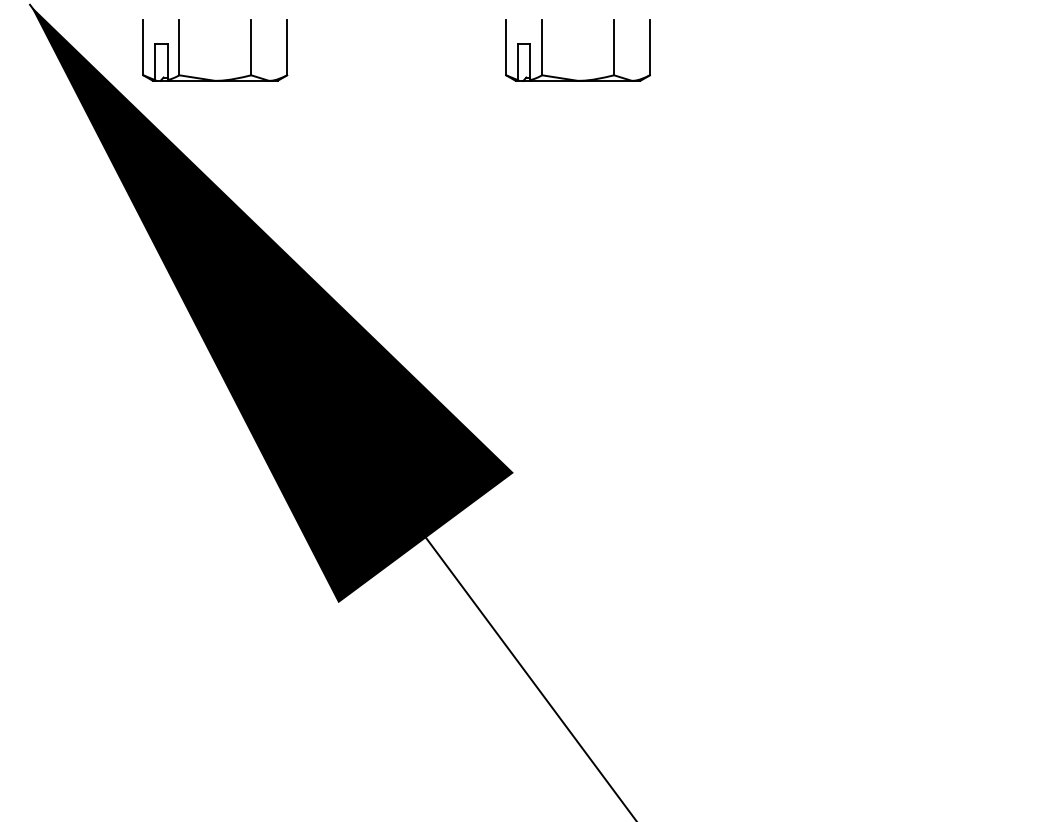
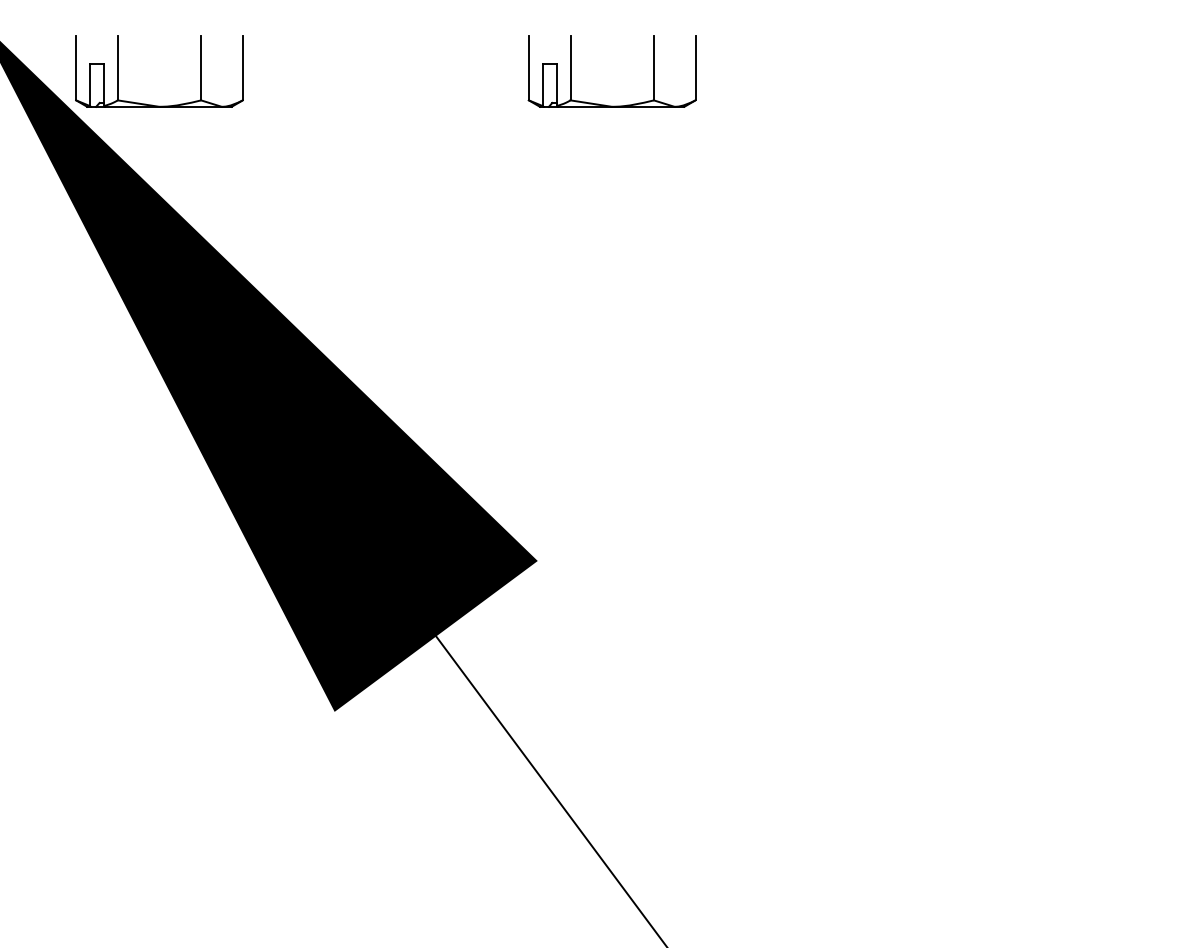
part: (208, 78) -> (151, 104), moved

